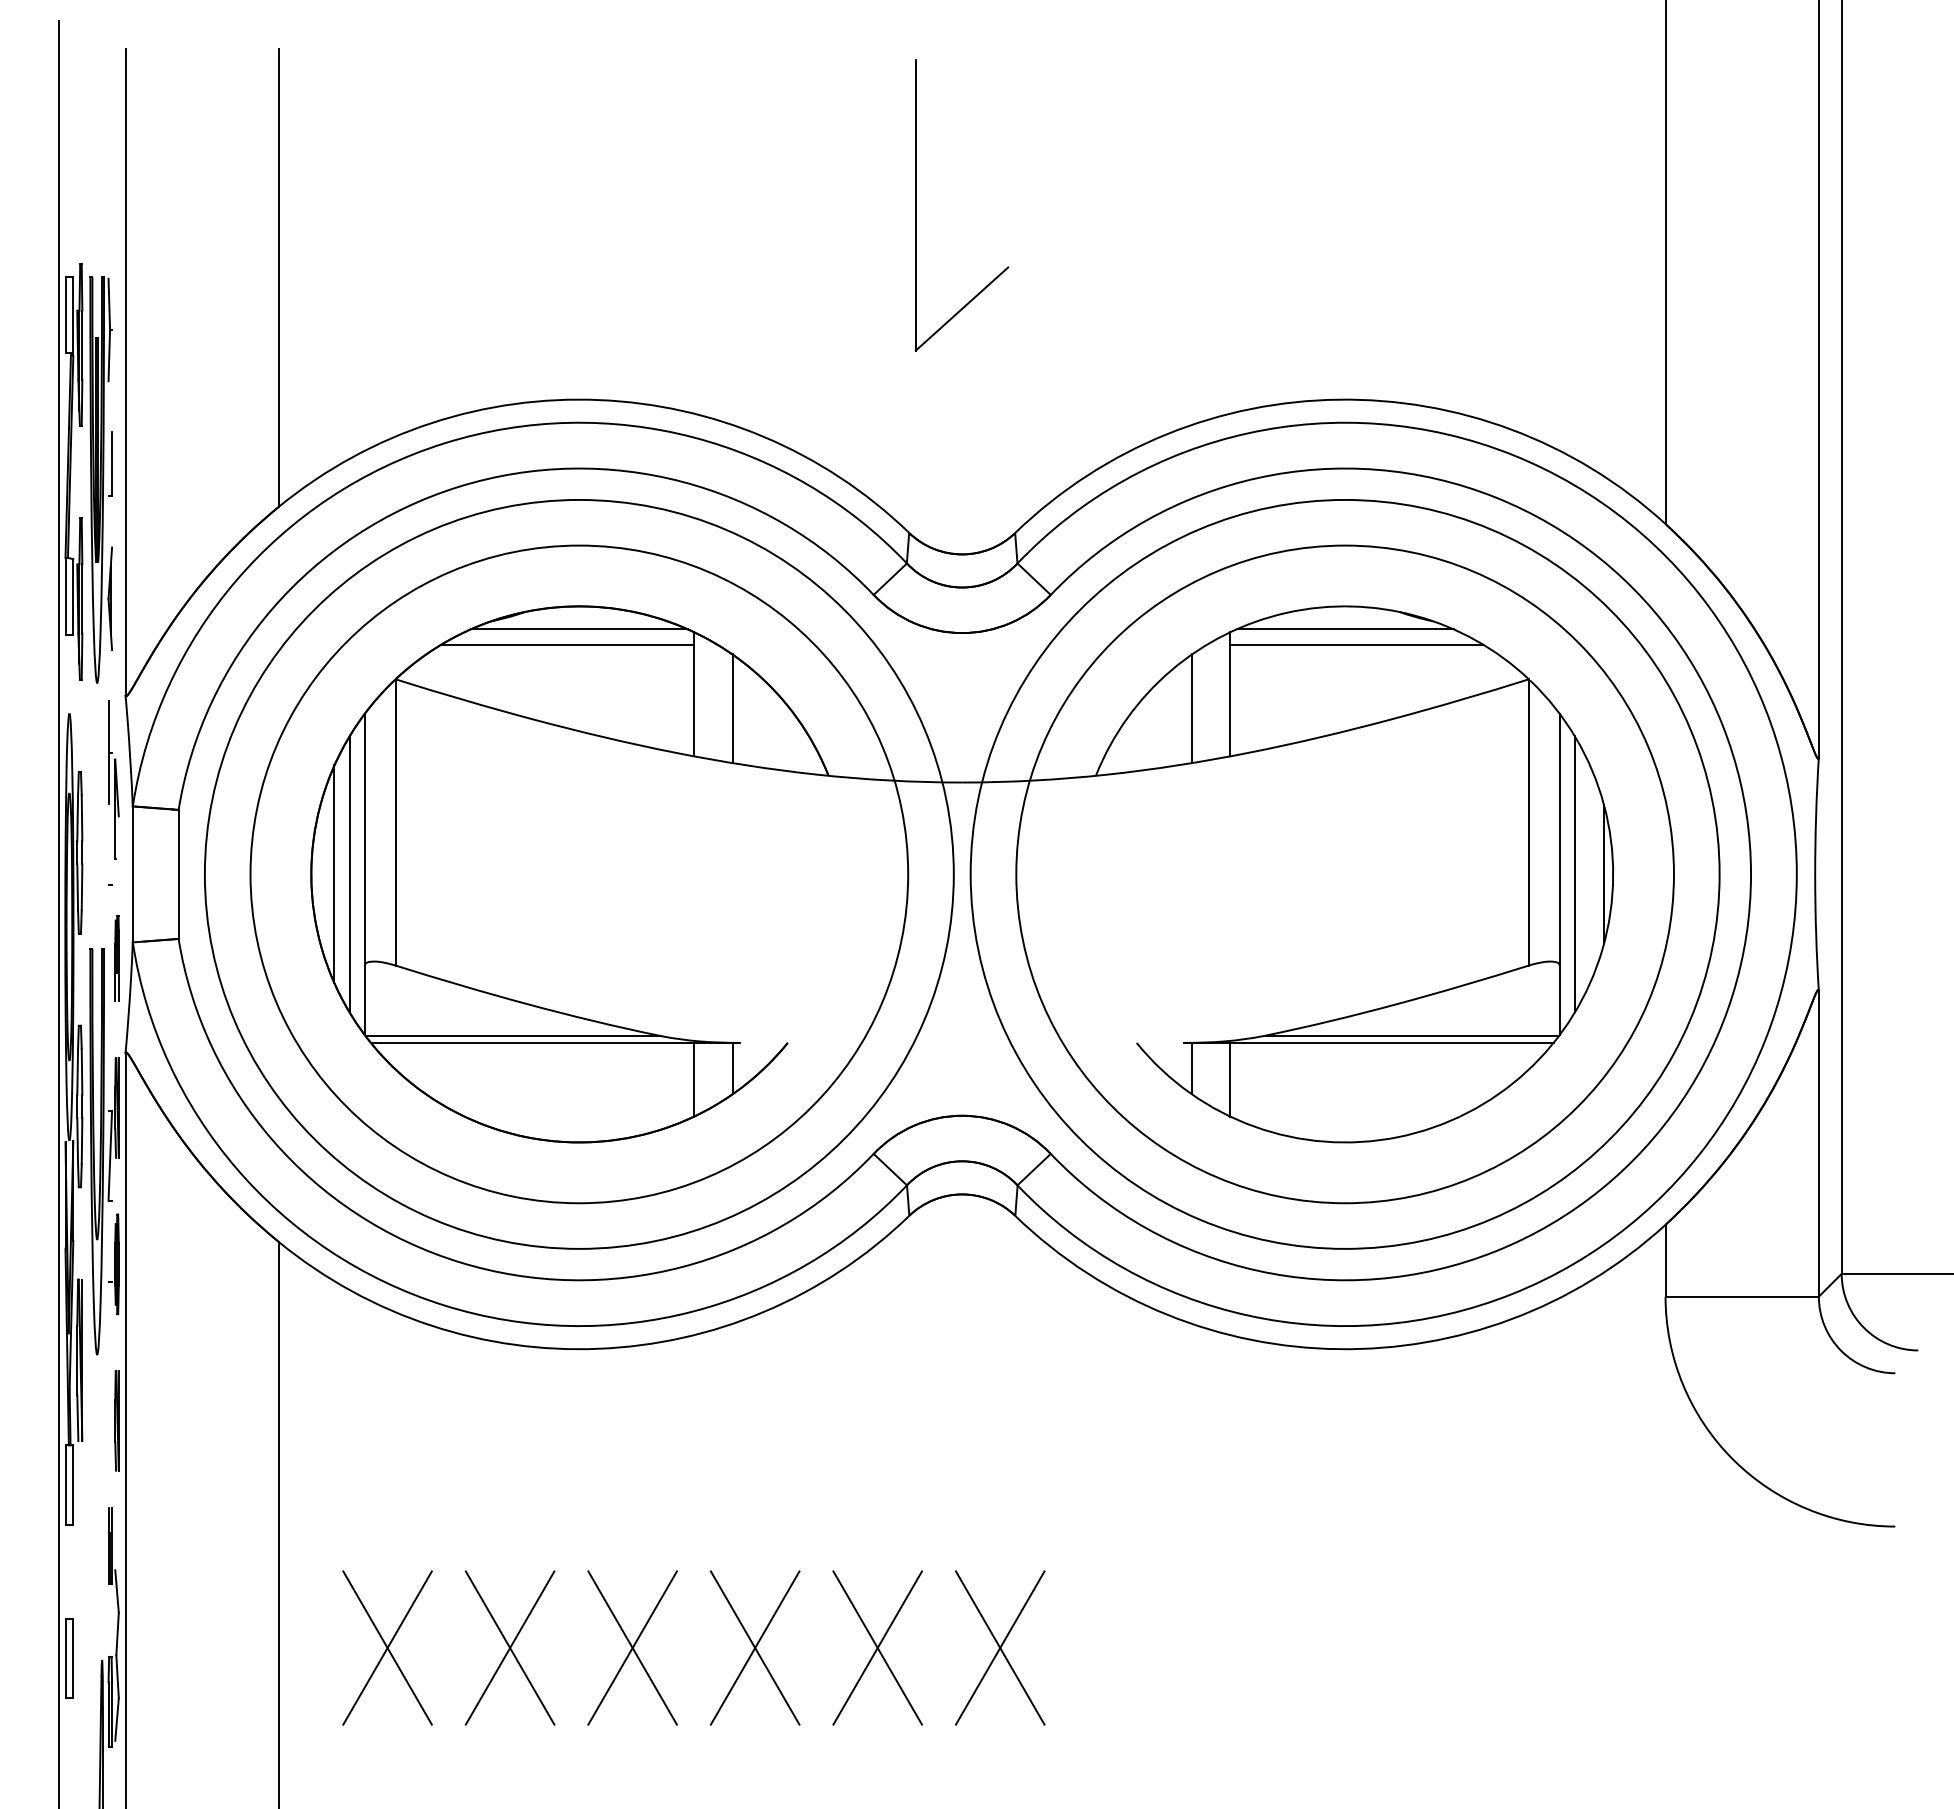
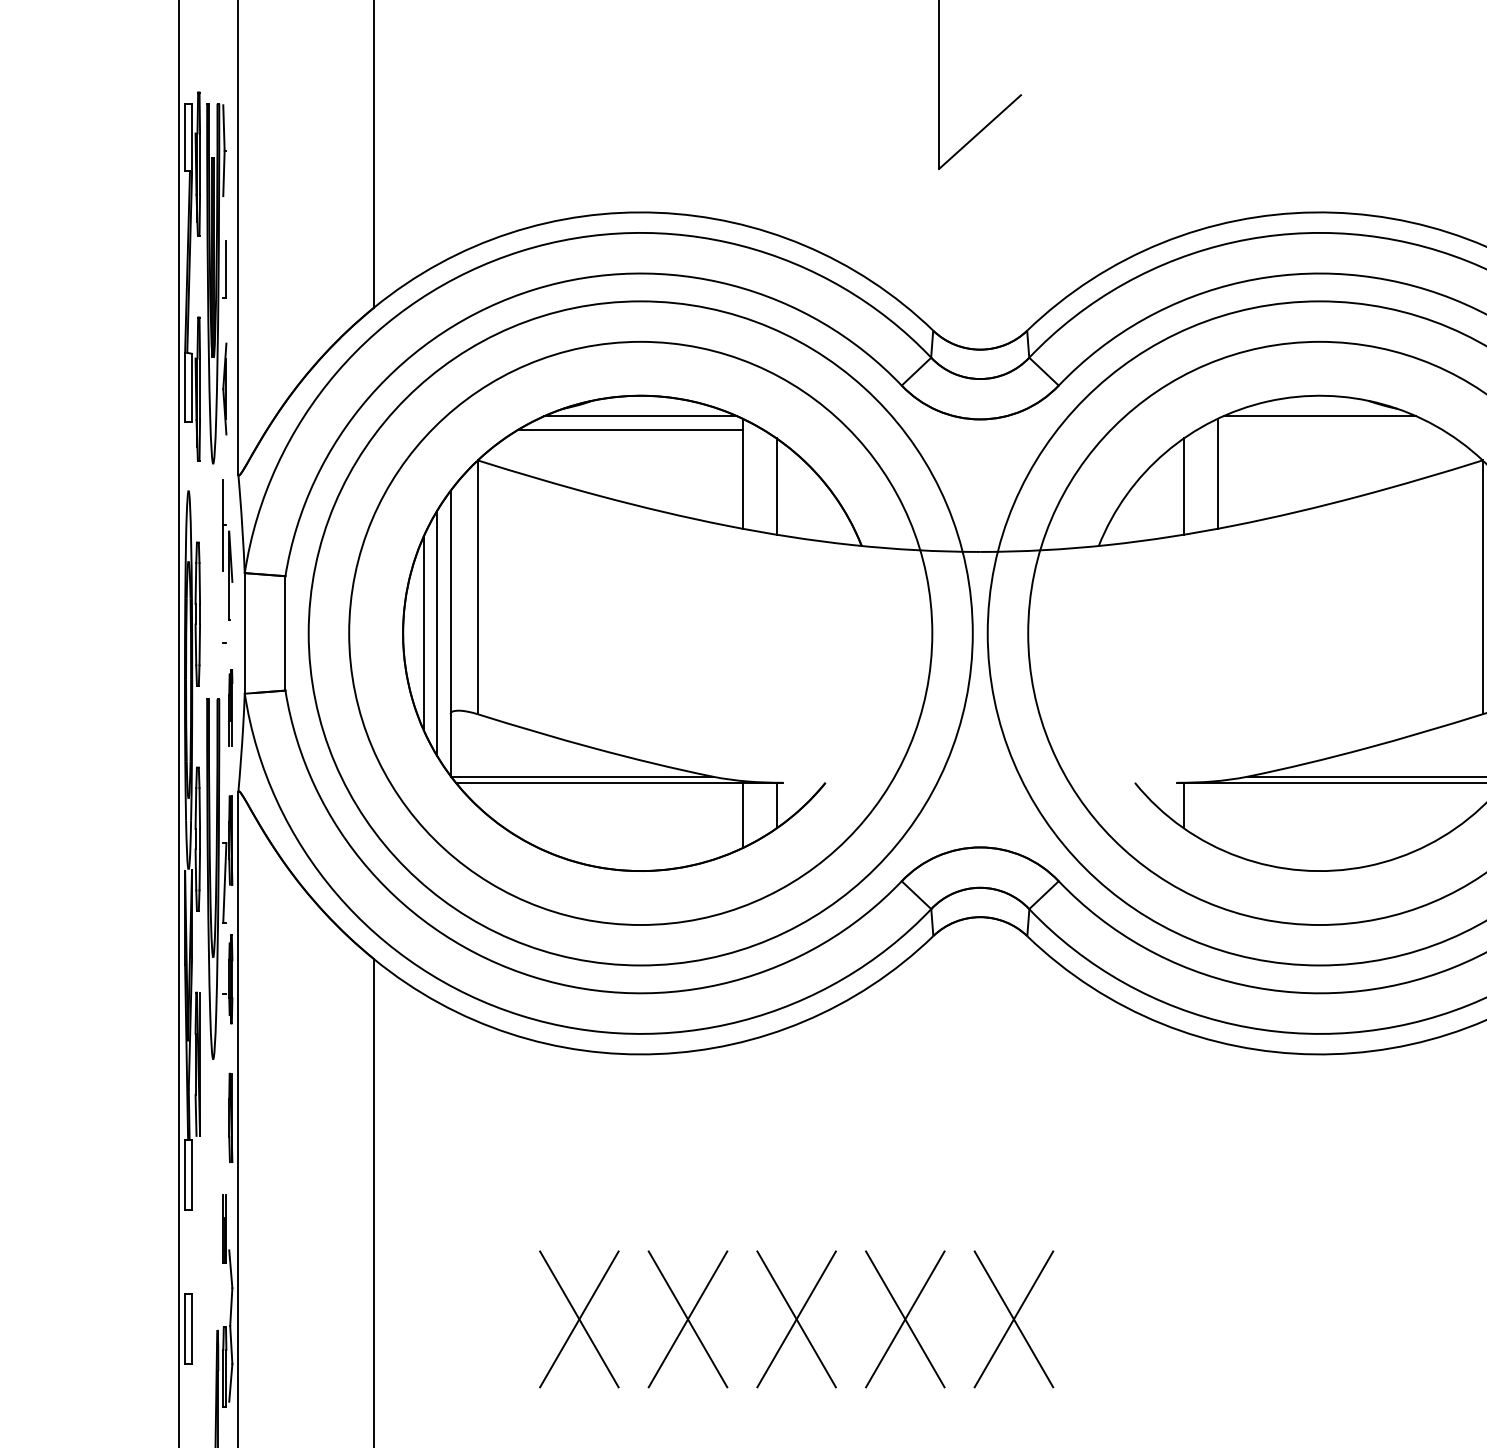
line: (1356, 644) -> (1329, 429), removed
line: (1230, 1079) -> (1218, 815), removed
part: (387, 1647) -> (470, 1318), removed

